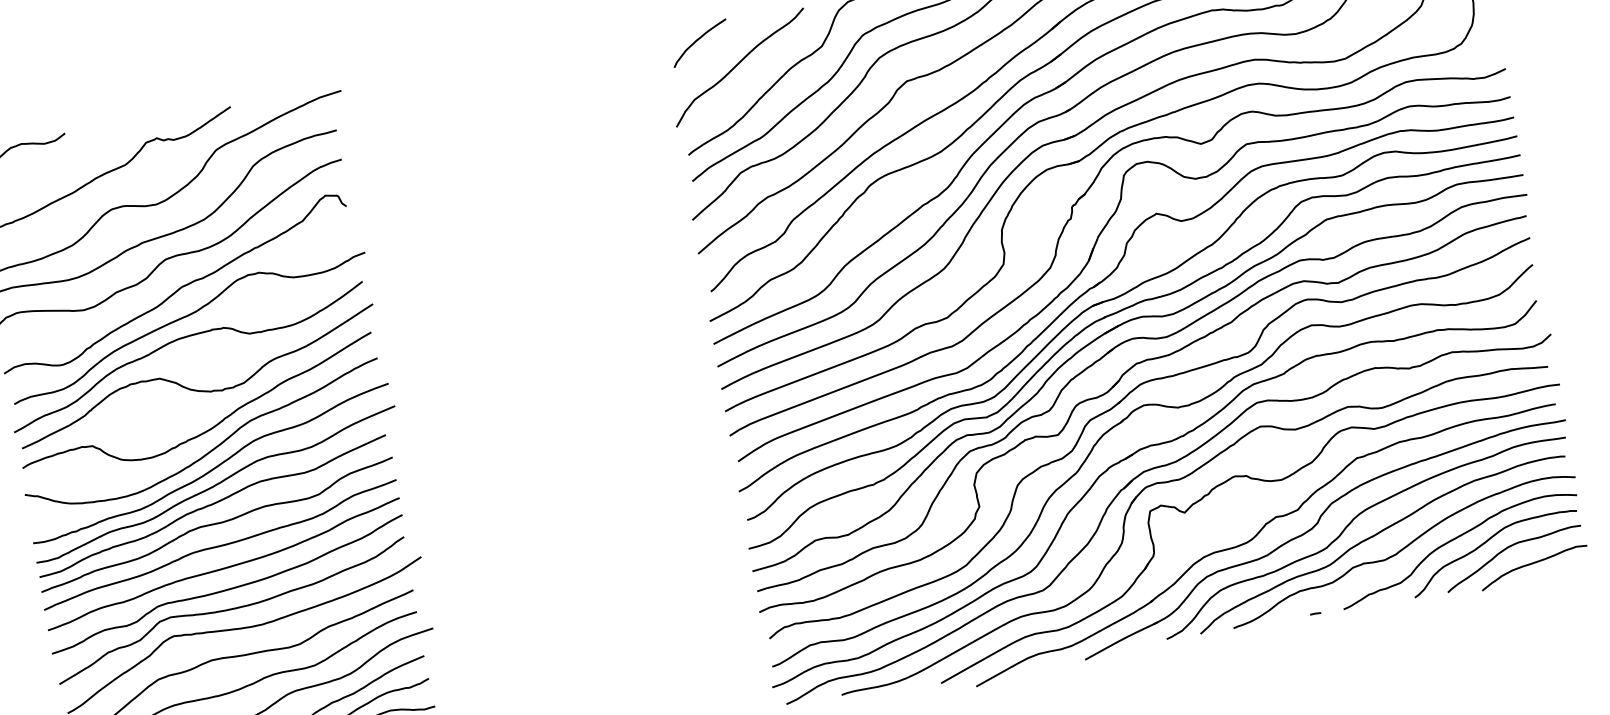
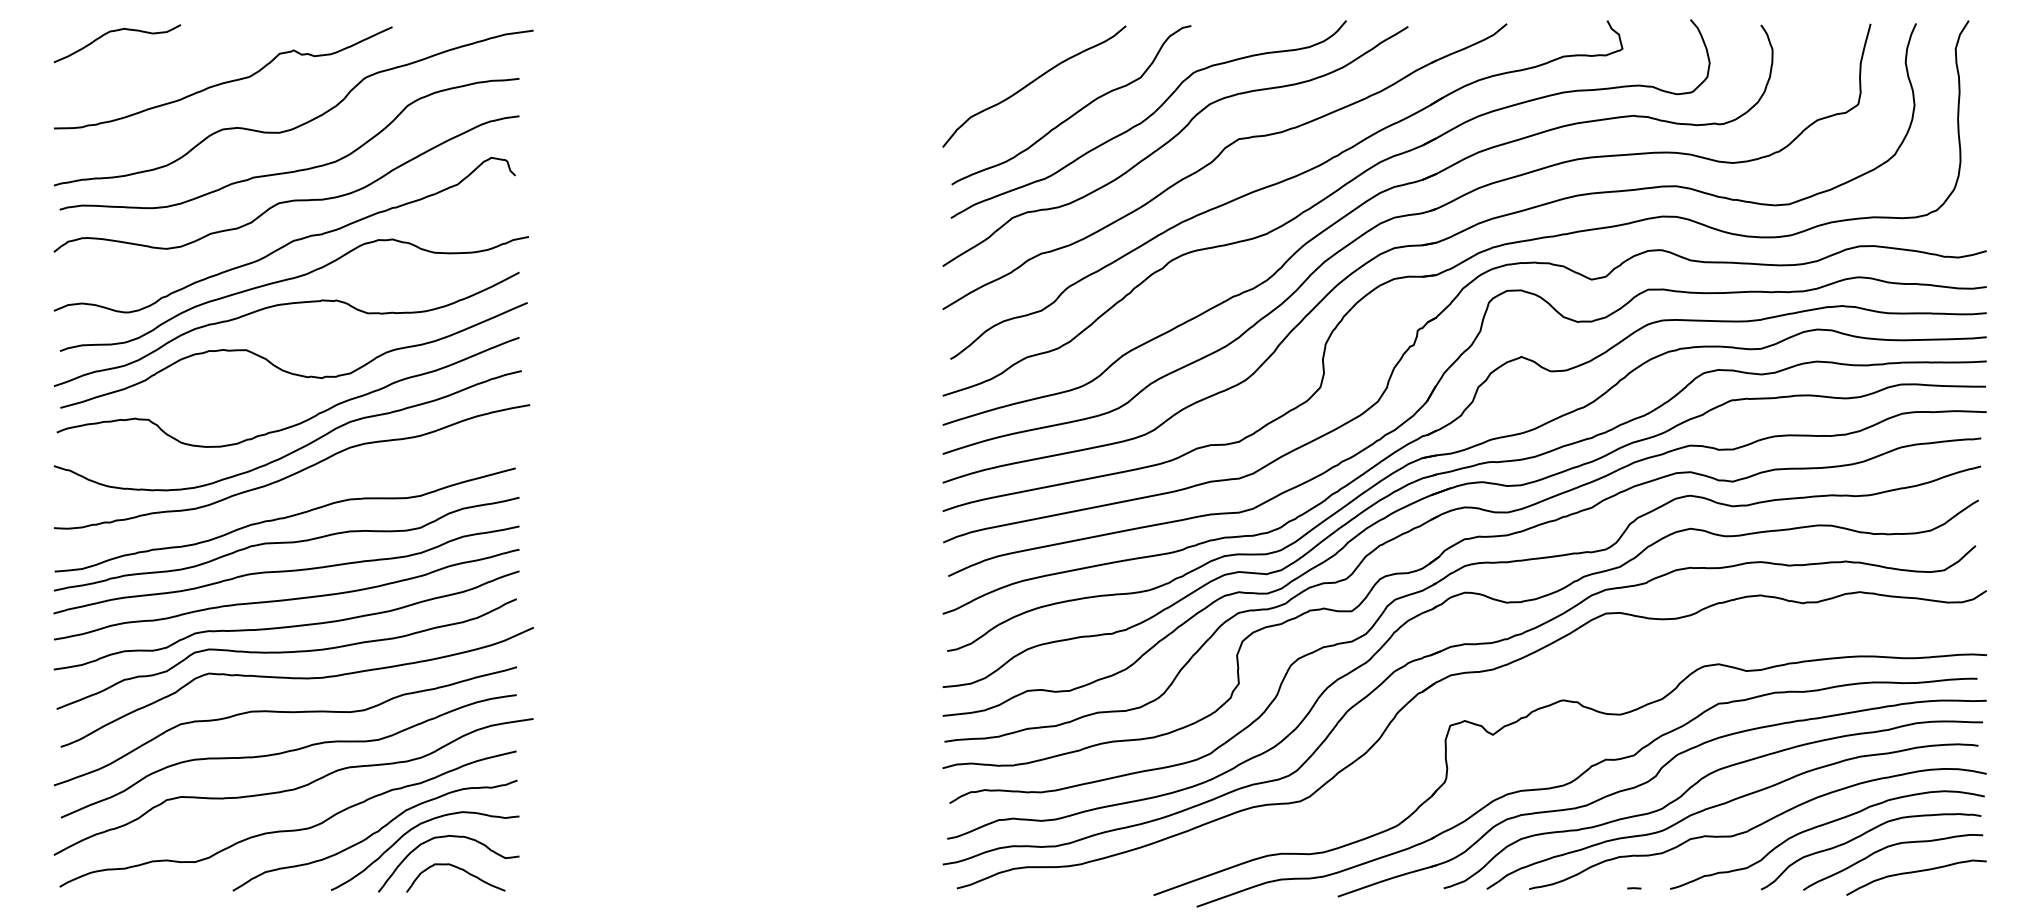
curve: (697, 40) -> (987, 44), removed
part: (1180, 480) -> (1494, 693), removed
curve: (215, 484) -> (293, 493), removed

